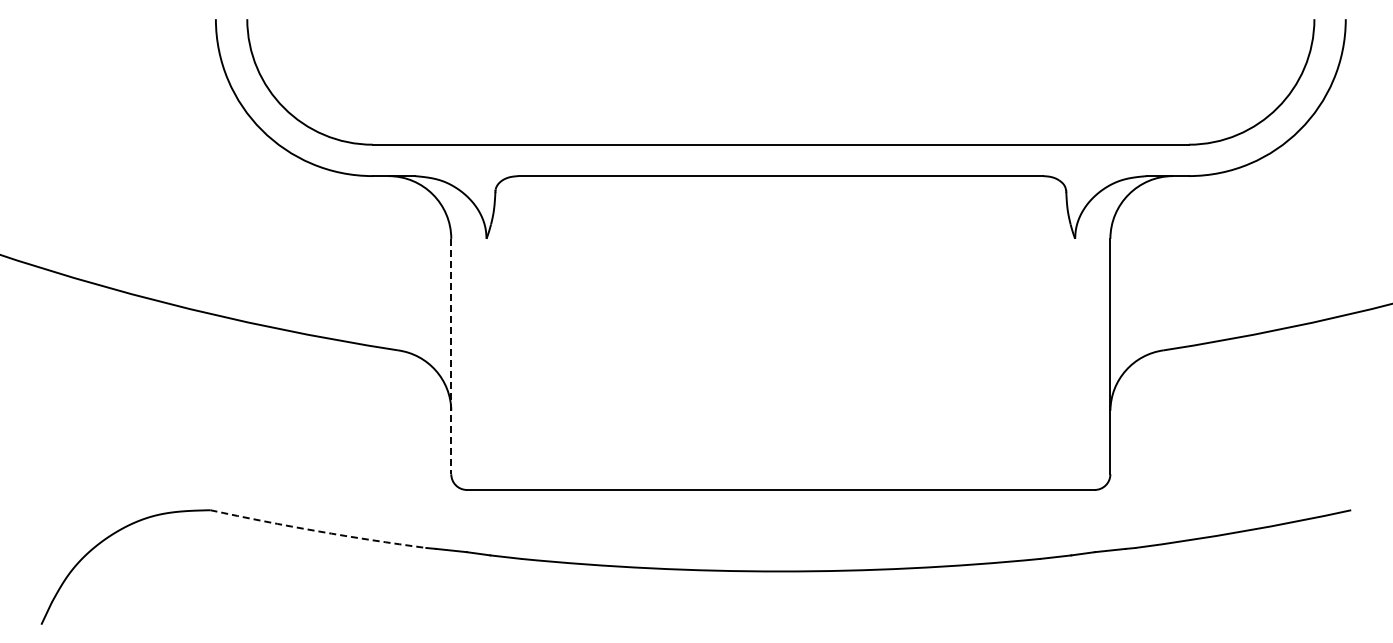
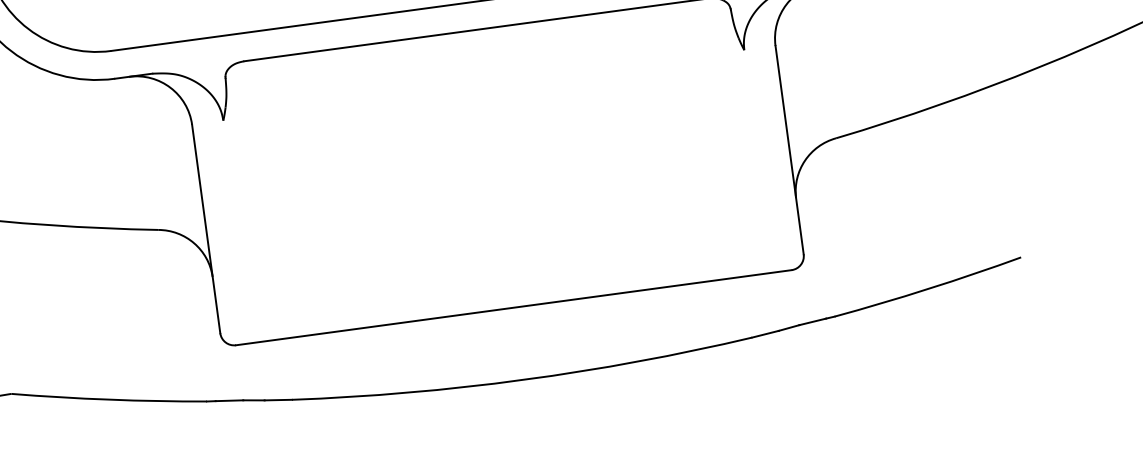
line: (451, 356) -> (206, 228), dashed -> solid
arc: (318, 531) -> (109, 399), dashed -> solid

